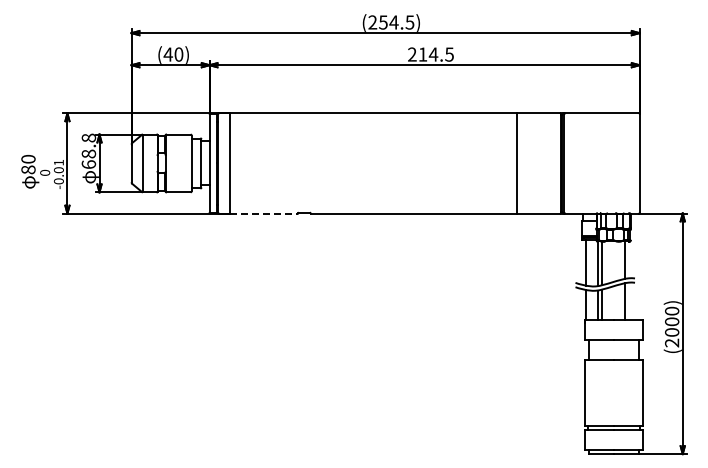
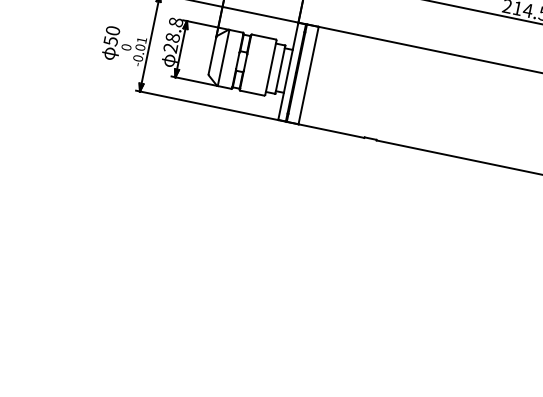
text: (88, 164) -> (170, 47), 68.8 -> 28.8
text: (28, 169) -> (110, 40), 80 -> 50
line: (264, 213) -> (331, 131), dashed -> solid

